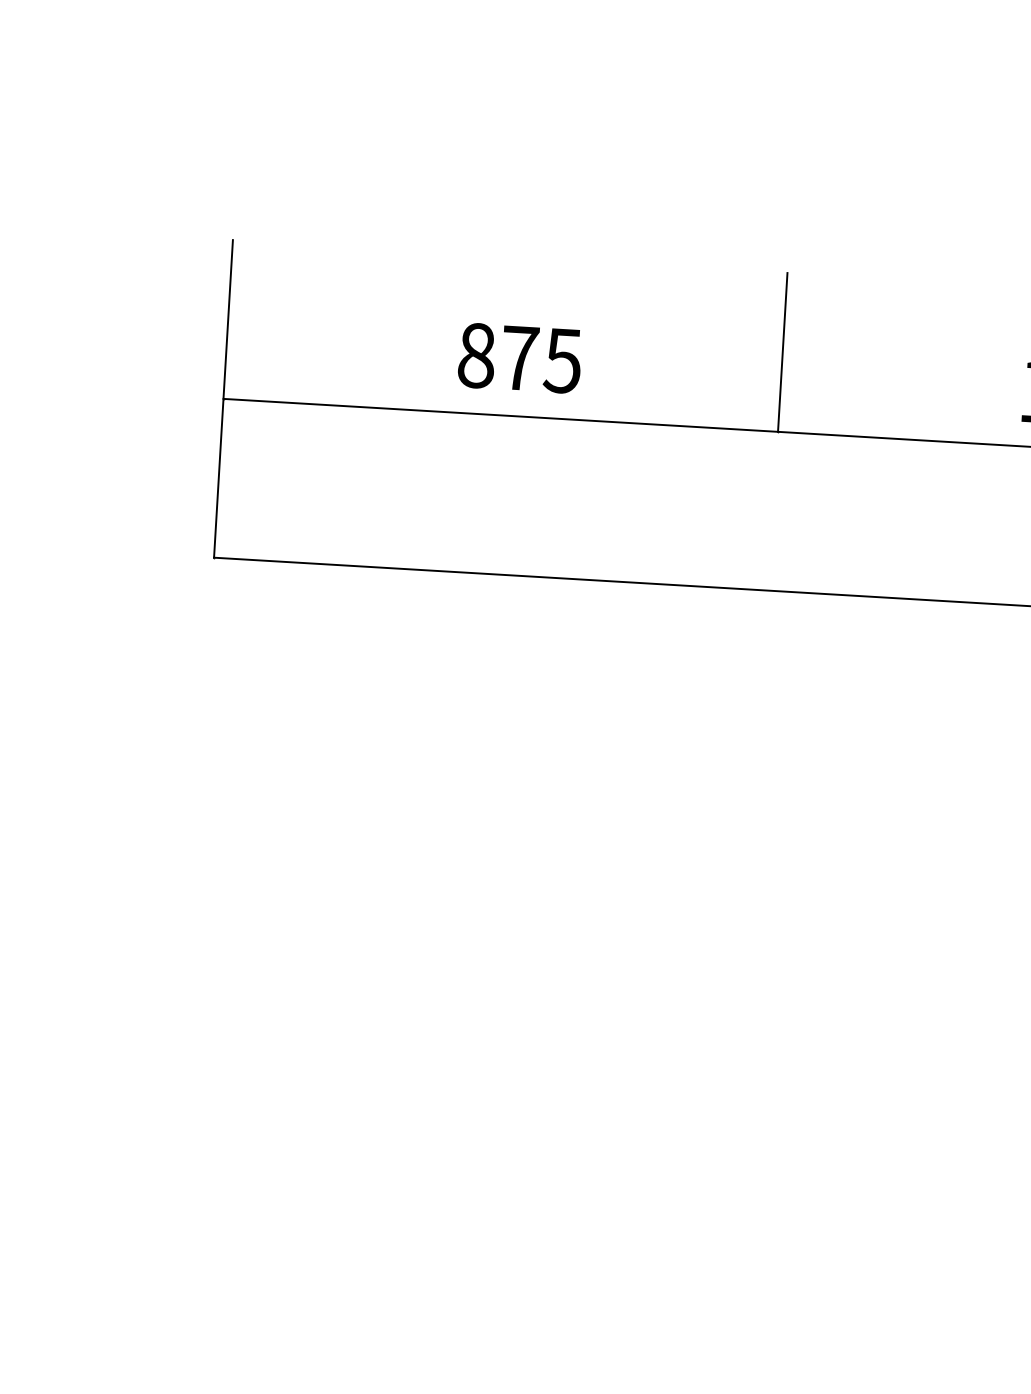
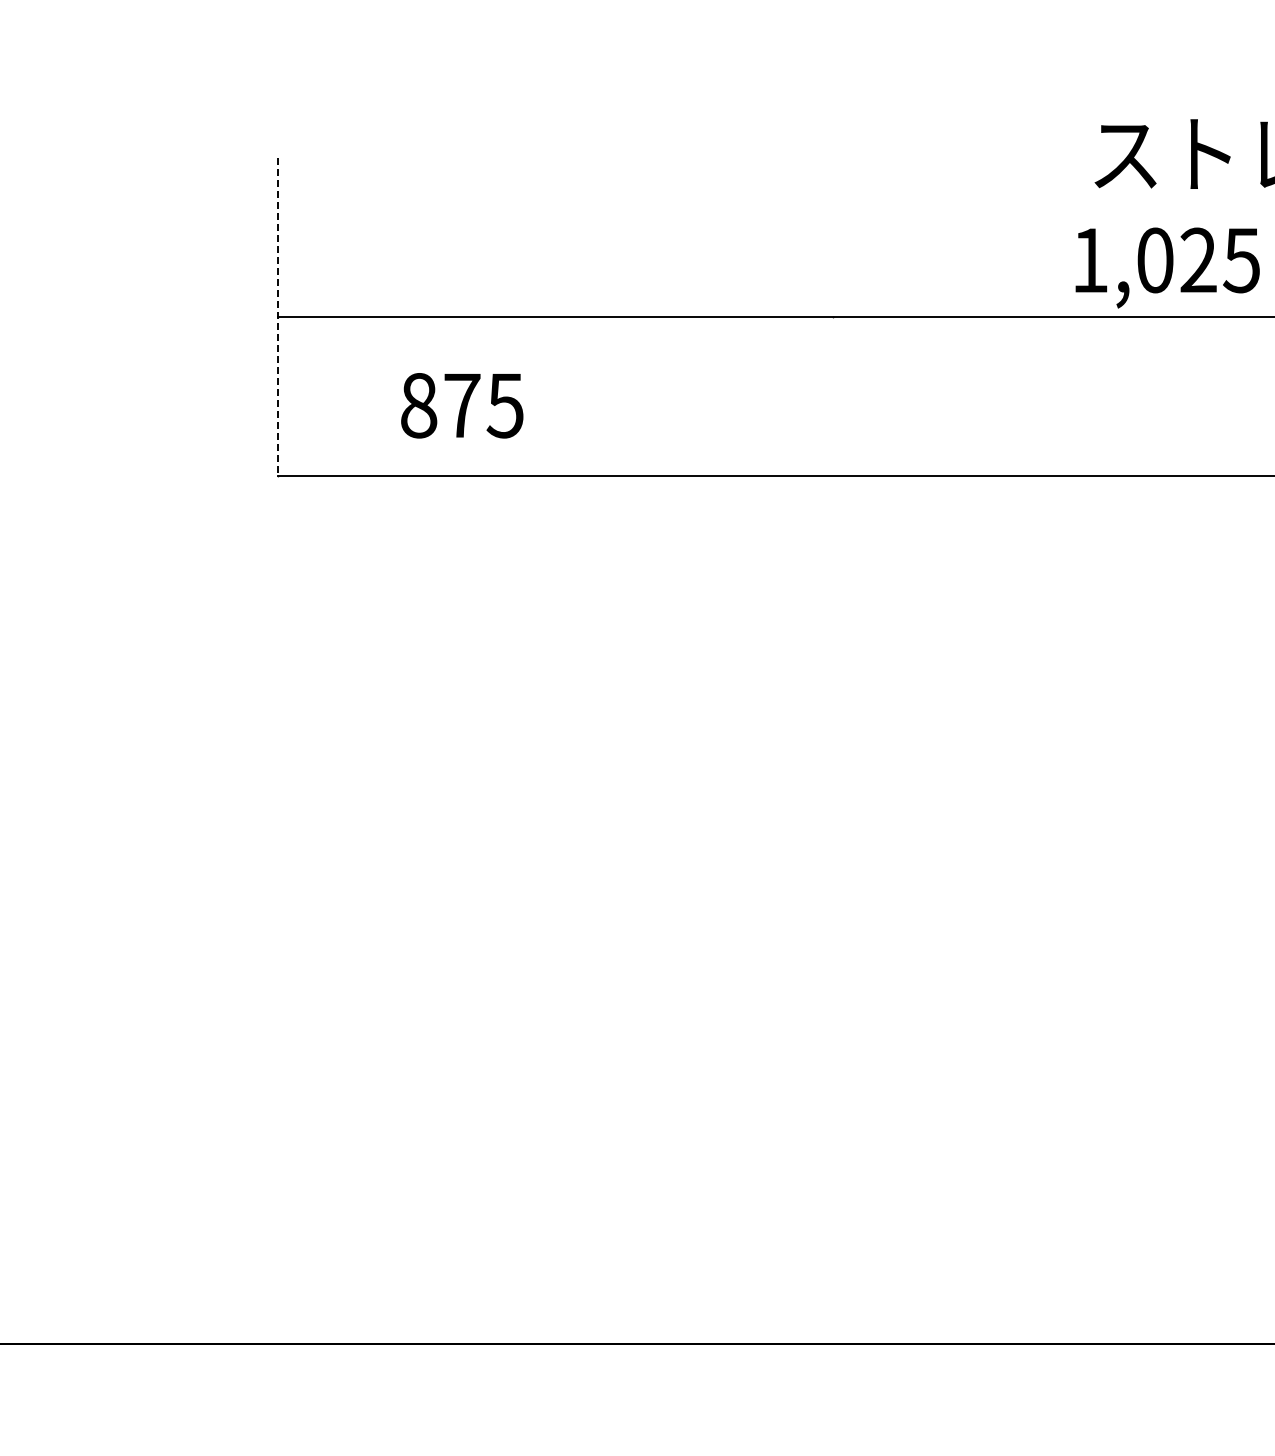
line: (783, 351) -> (833, 236), removed
text: (520, 358) -> (462, 405), moved
line: (223, 399) -> (277, 317), solid -> dashed

